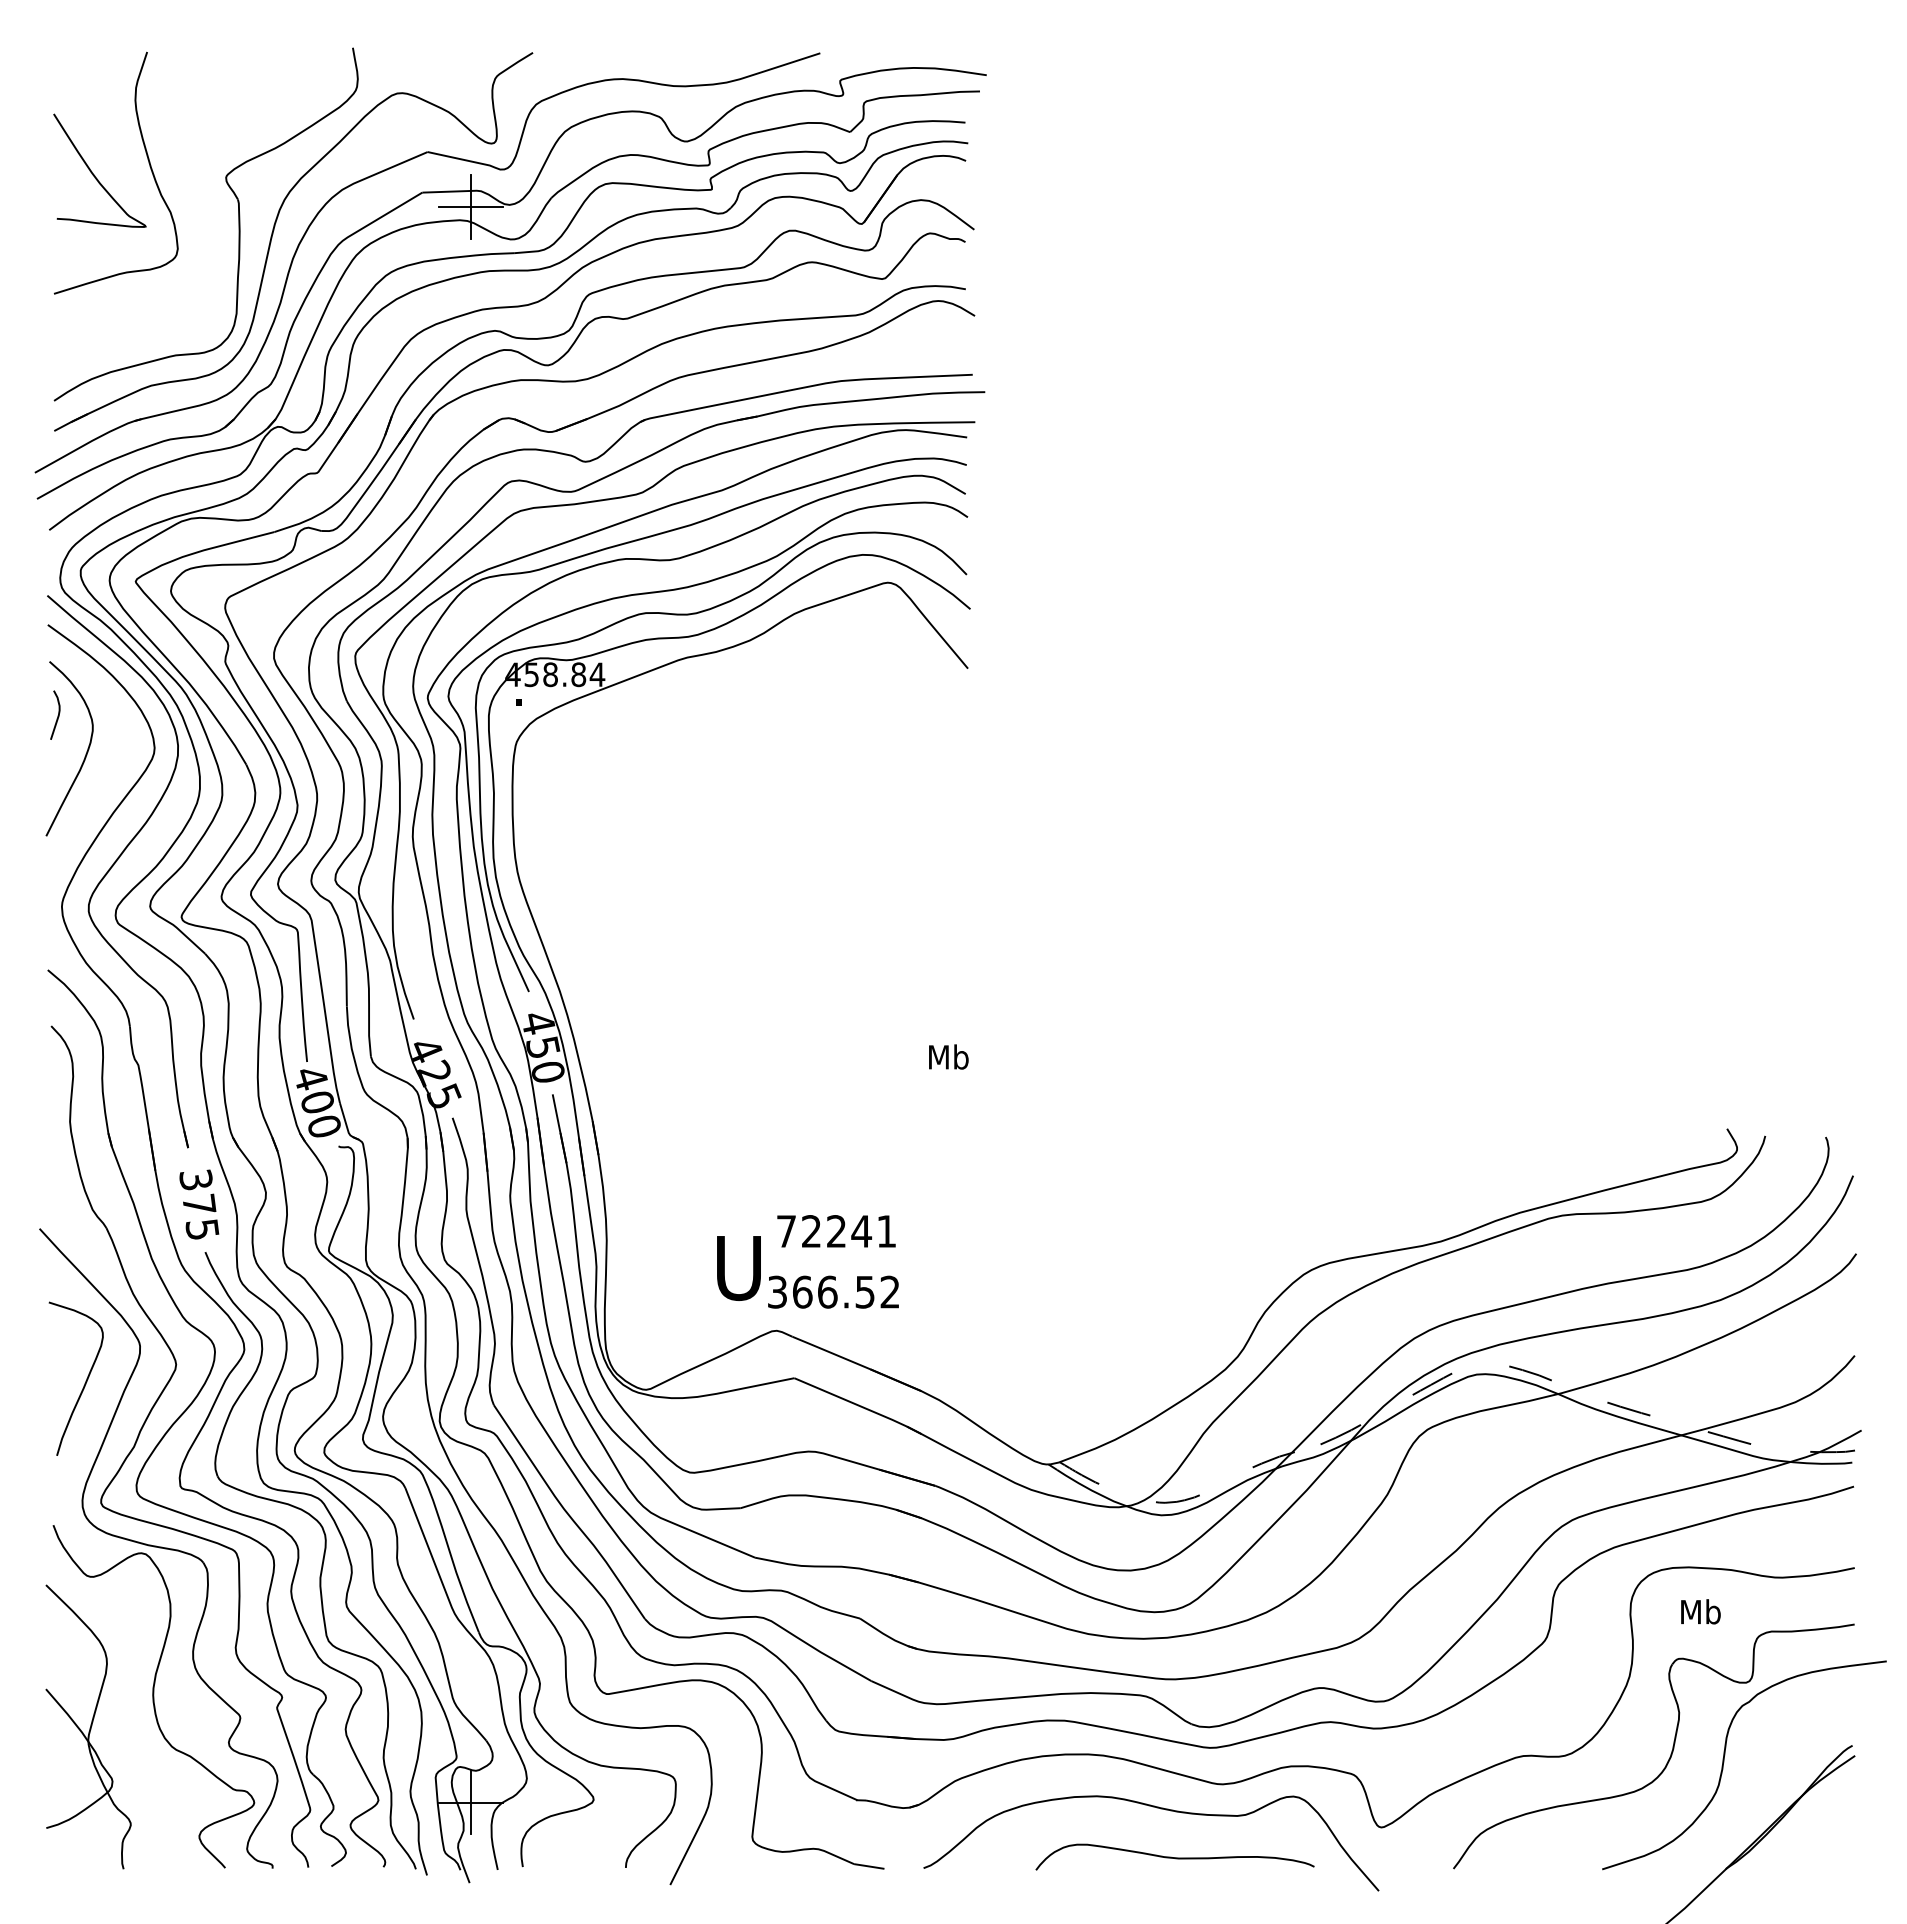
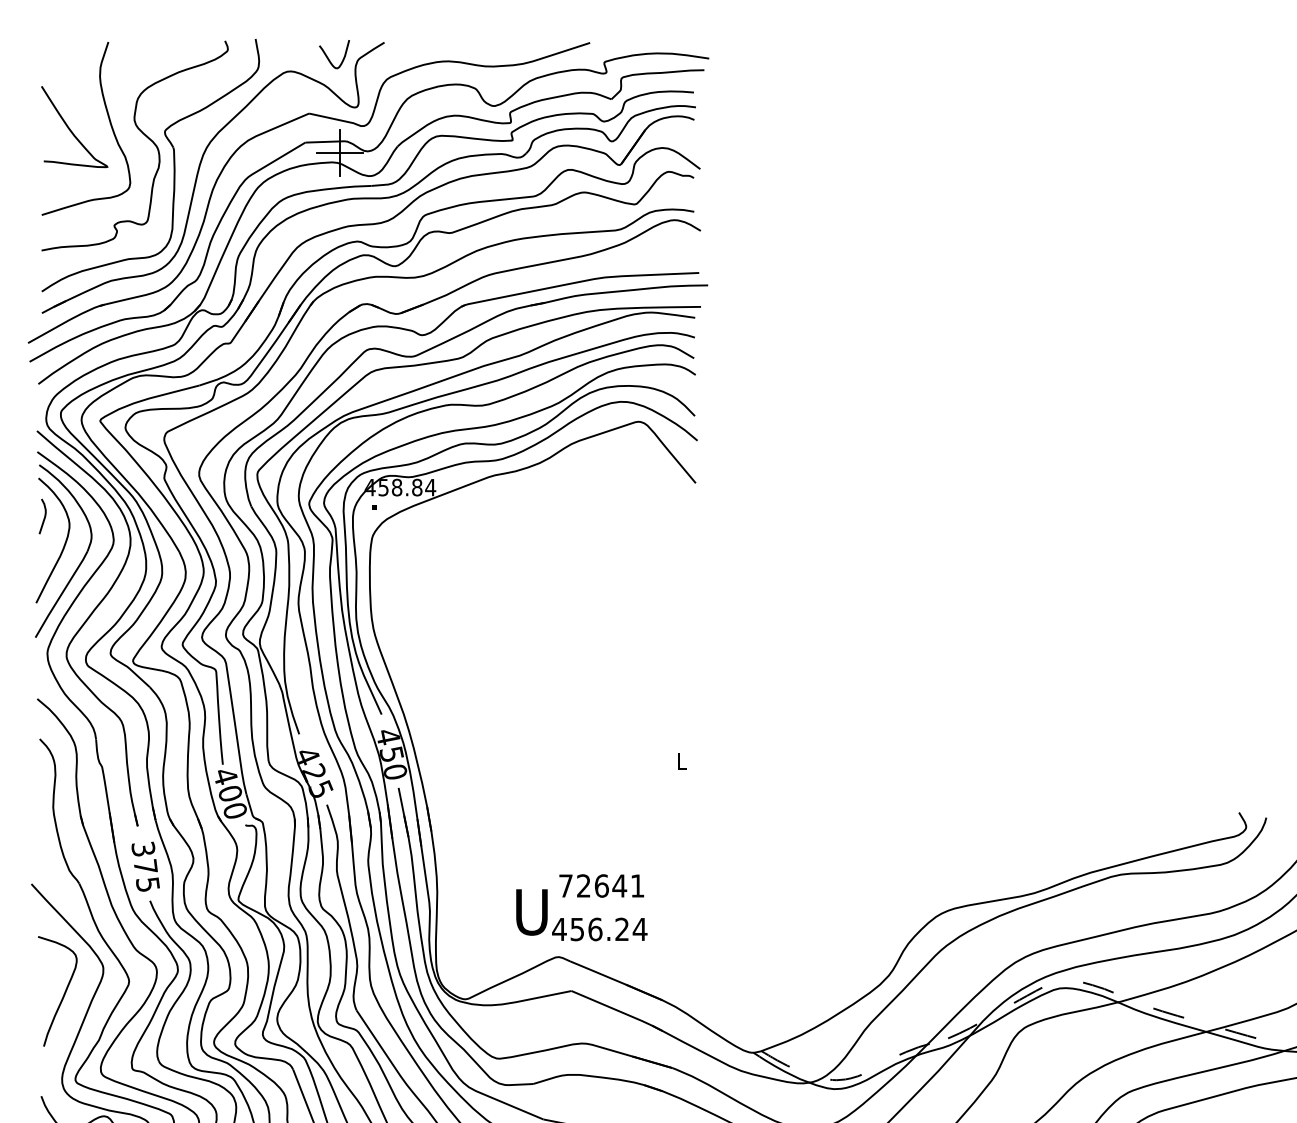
curve: (454, 73) -> (328, 57), added
curve: (197, 182) -> (144, 135), added
part: (108, 778) -> (80, 561), added
text: (948, 1056) -> (681, 760), Mb -> L
text: (836, 1231) -> (601, 886), 72241 -> 72641
text: (833, 1291) -> (599, 928), 366.52 -> 456.24

